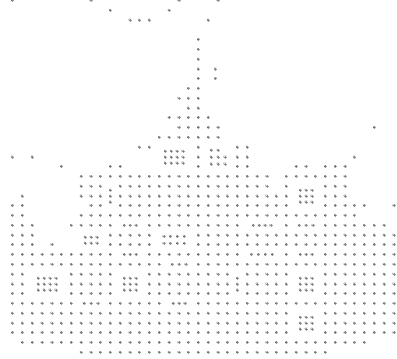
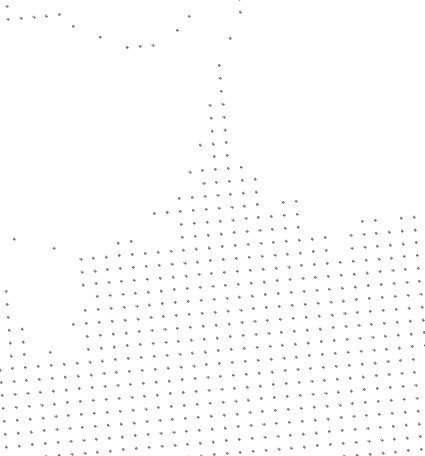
part: (215, 73) -> (210, 111), moved
part: (173, 156) -> (200, 222), size x1.67
part: (217, 156) -> (258, 217), size x1.43
part: (110, 195) -> (121, 280), size x1.67
part: (305, 195) -> (378, 258), size x1.67
part: (129, 225) -> (150, 318), size x1.67
part: (261, 225) -> (323, 303), size x1.67
part: (305, 225) -> (381, 297), size x1.43
part: (90, 239) -> (100, 341), size x1.67
part: (173, 239) -> (209, 331), size x1.43
part: (129, 254) -> (153, 356), size x1.67
part: (261, 254) -> (327, 341), size x1.43
part: (305, 254) -> (385, 336), size x1.67
part: (178, 264) -> (219, 363), size x1.43
part: (46, 283) -> (47, 404), size x1.67
part: (129, 283) -> (157, 394), size x1.67
part: (237, 283) -> (299, 382), size x1.67
part: (305, 283) -> (388, 374), size x1.67
part: (90, 303) -> (107, 425), size x1.43
part: (178, 303) -> (223, 415), size x1.67
part: (305, 322) -> (393, 425), size x1.67

